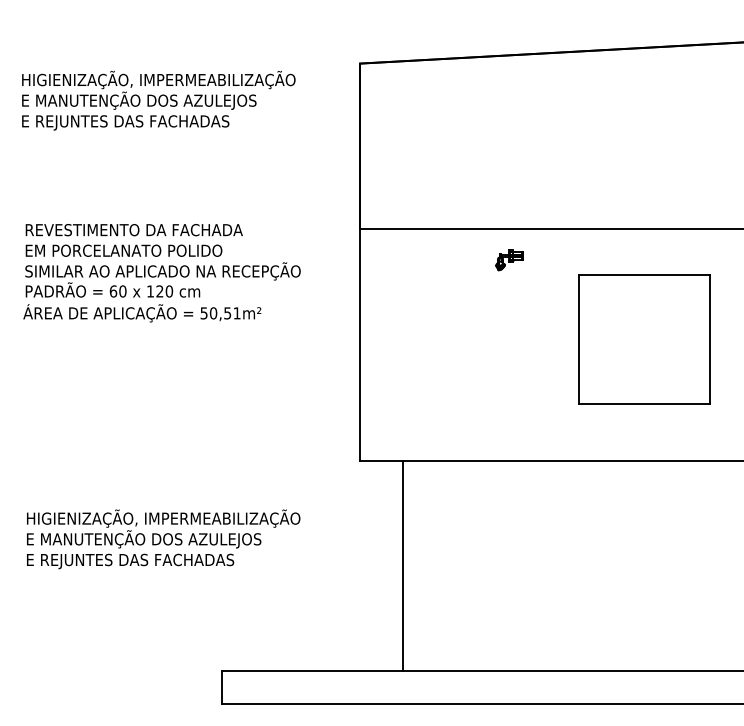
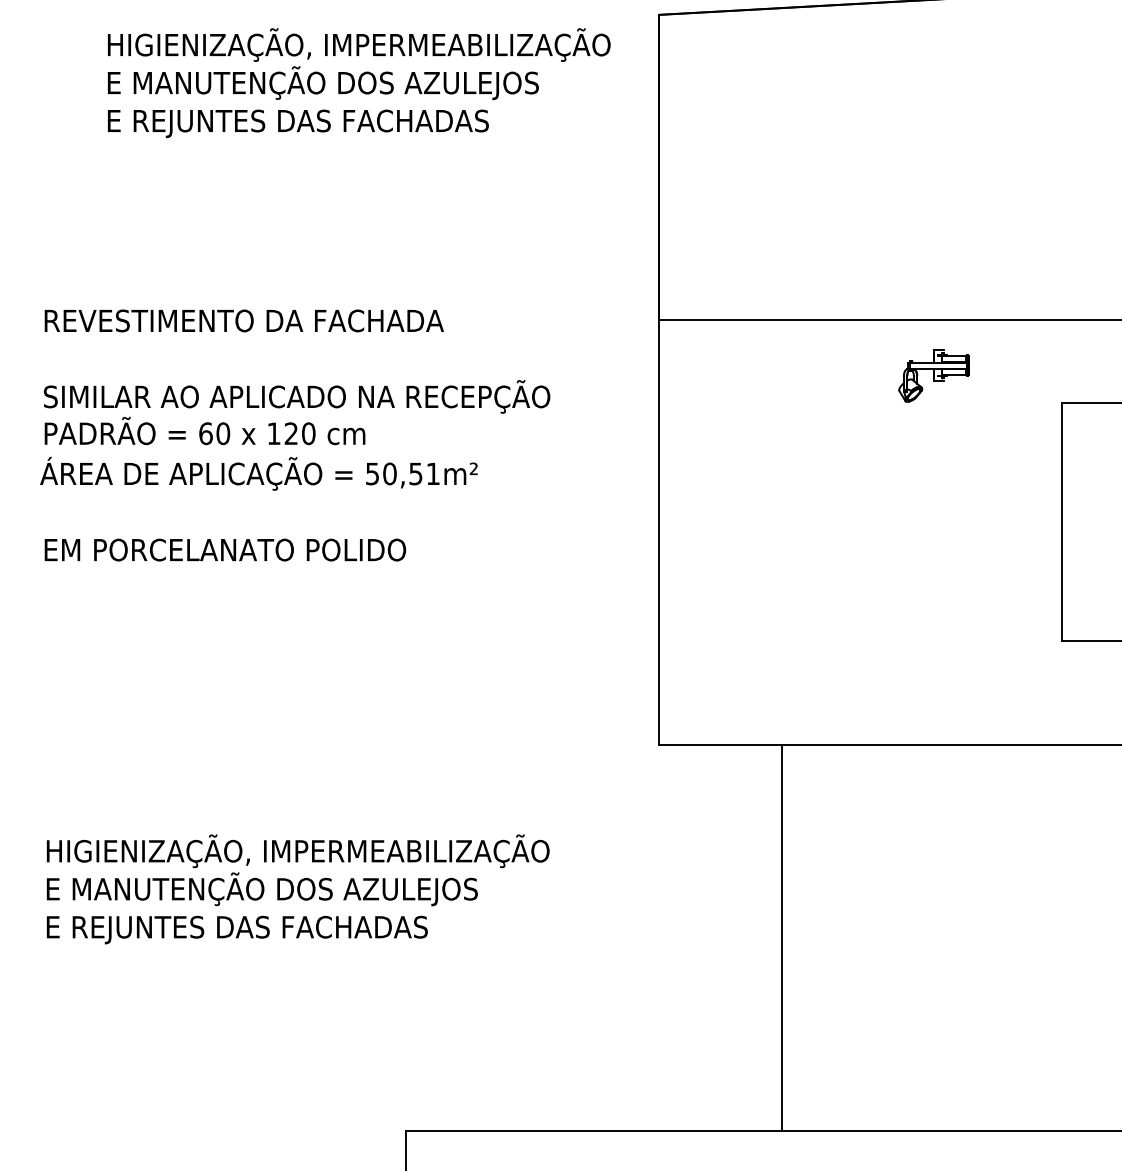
text: (158, 100) -> (358, 82), moved
text: (123, 250) -> (224, 549), moved
part: (509, 260) -> (933, 376), size x1.4
line: (402, 565) -> (781, 937), moved

